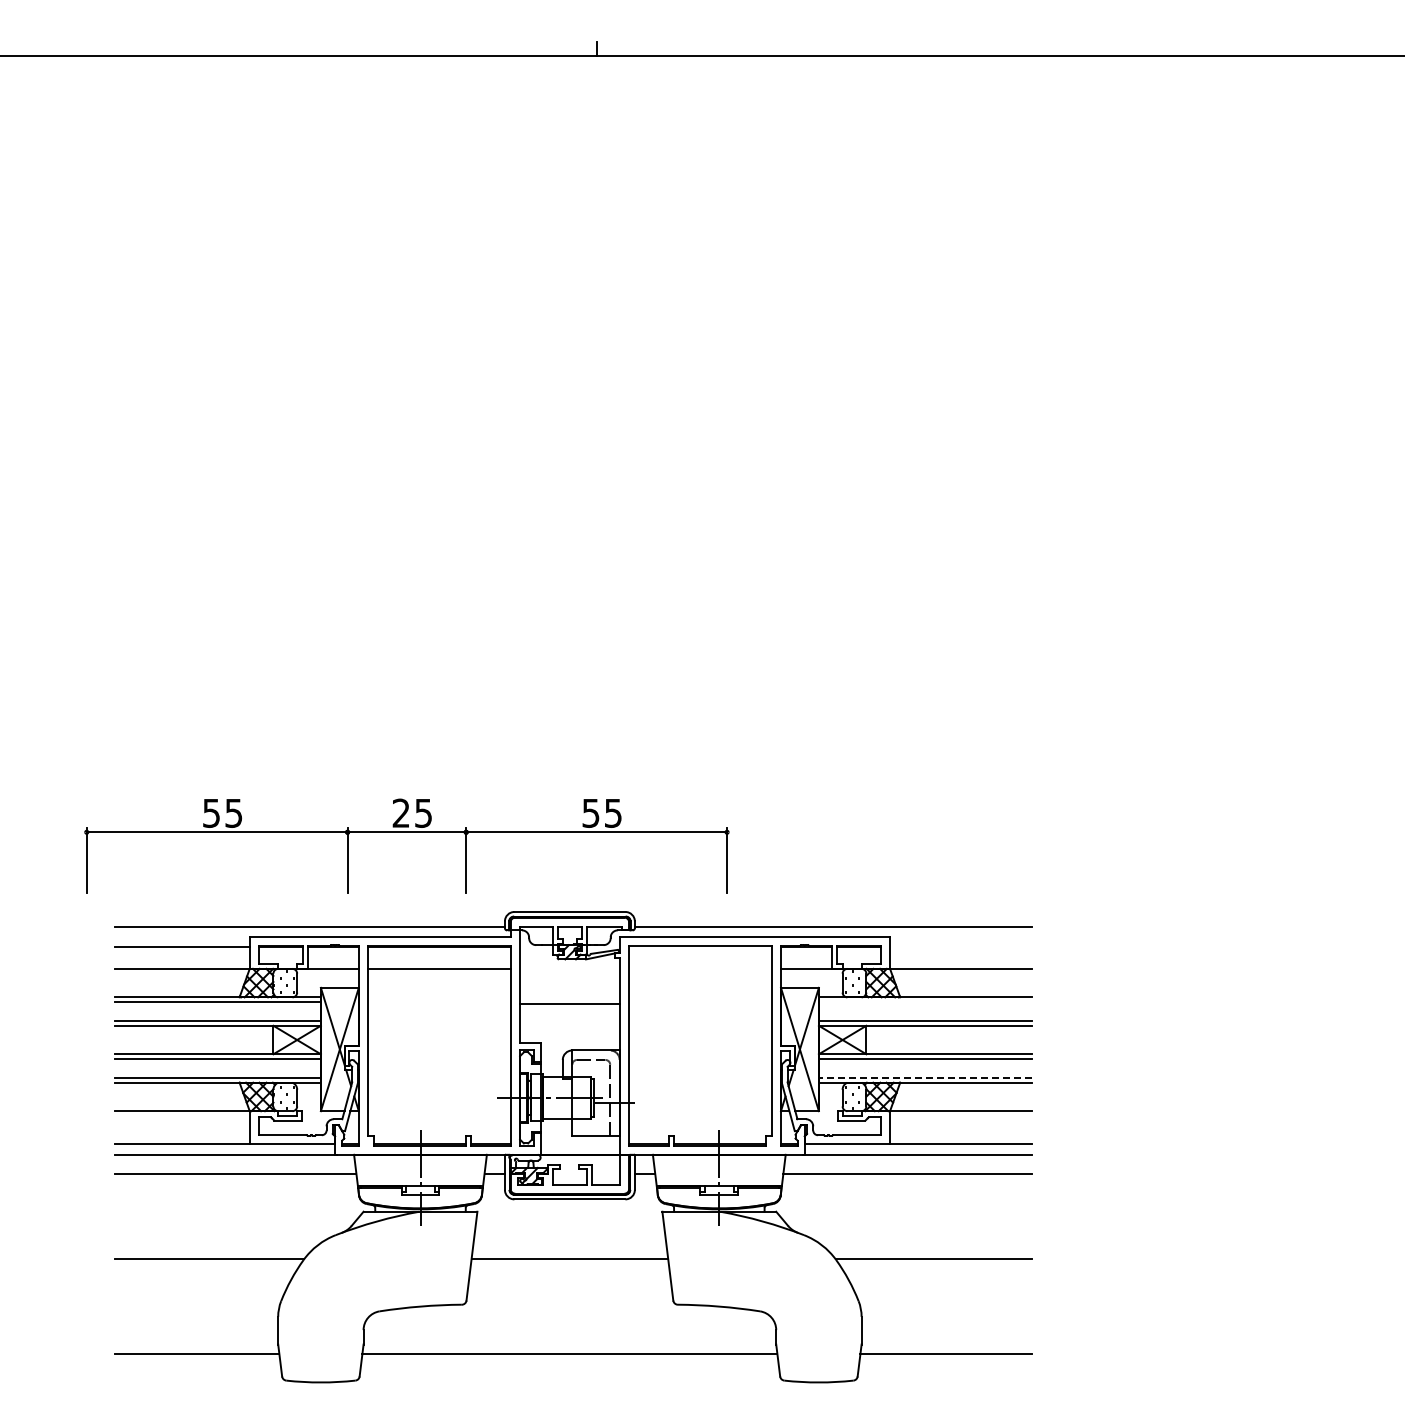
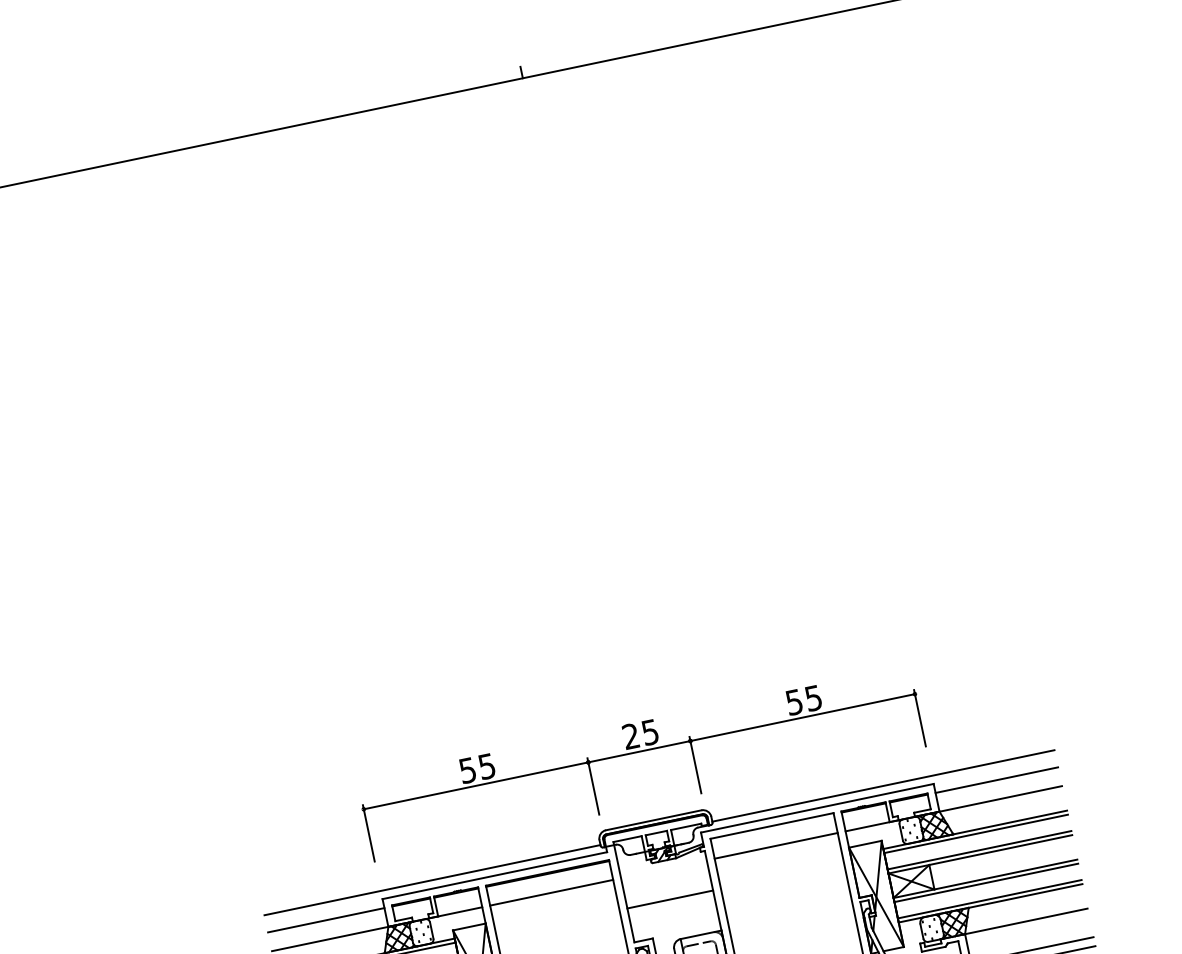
part: (406, 832) -> (639, 751), moved
line: (961, 947) -> (997, 780), added
line: (699, 968) -> (775, 845), added
line: (925, 1002) -> (976, 834), added
line: (925, 1077) -> (989, 898), dashed -> solid

